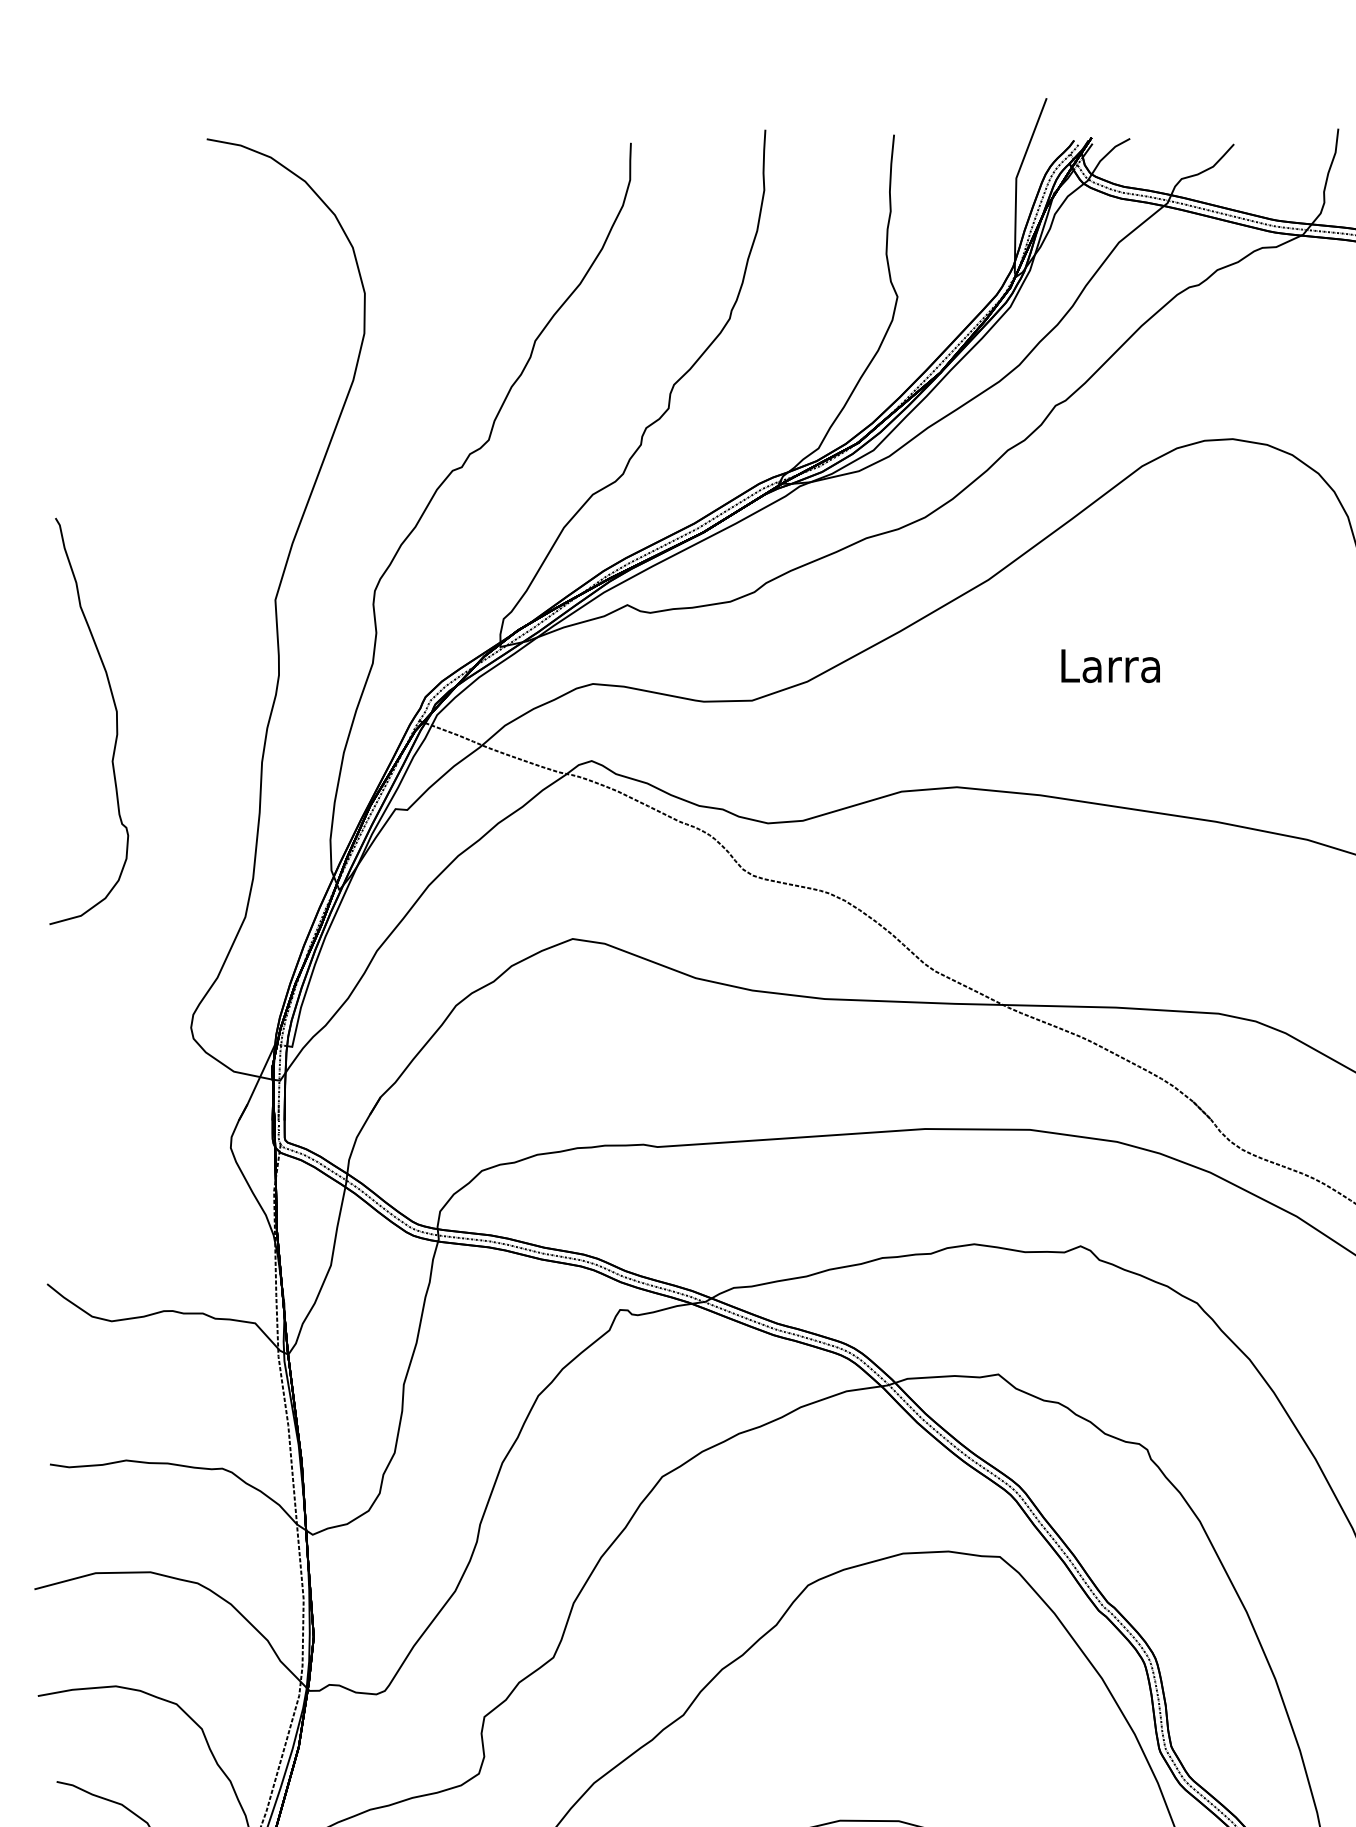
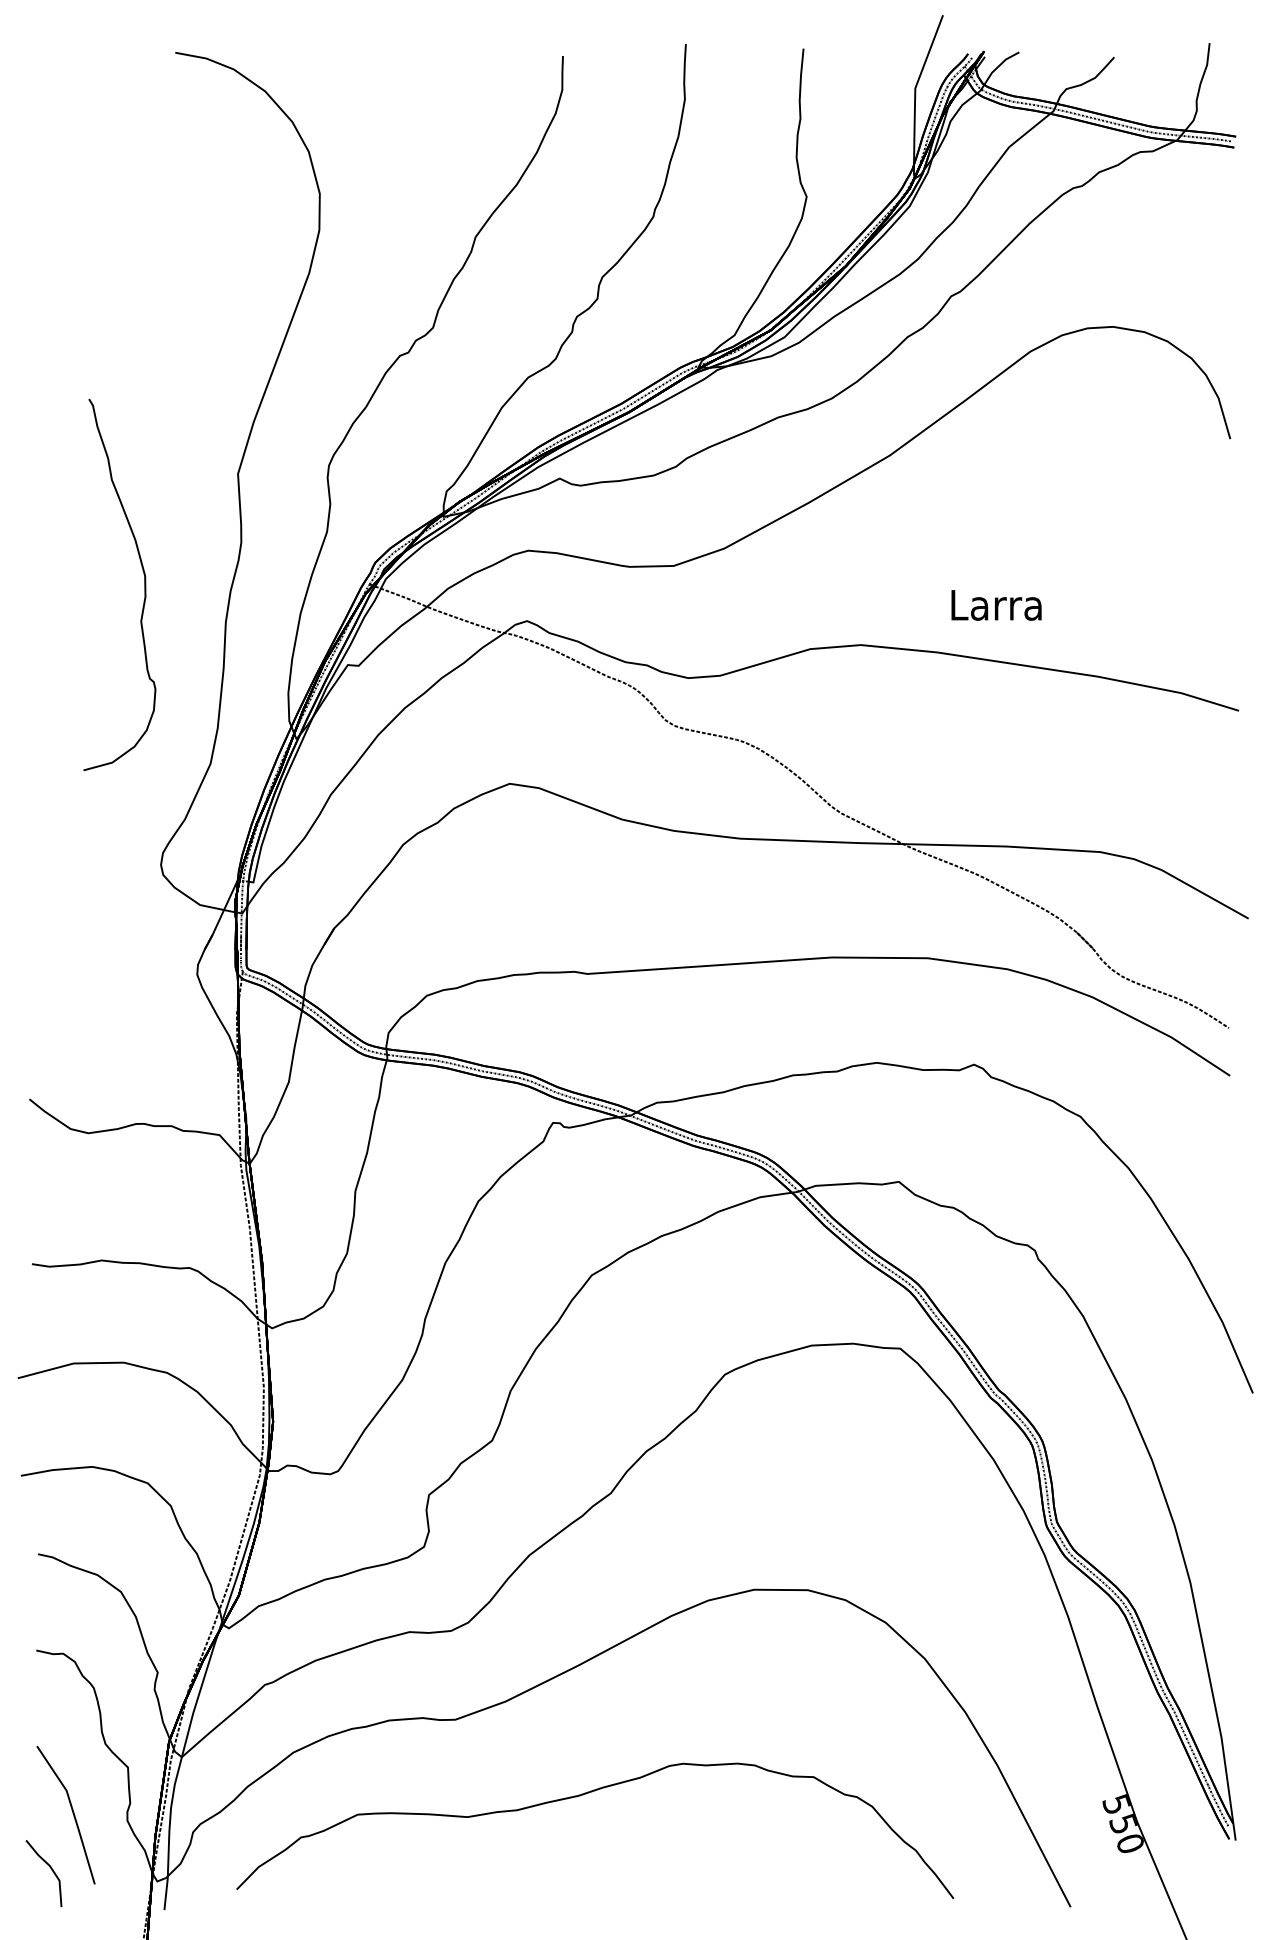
text: (1110, 666) -> (996, 605), moved
curve: (116, 720) -> (144, 584), moved

